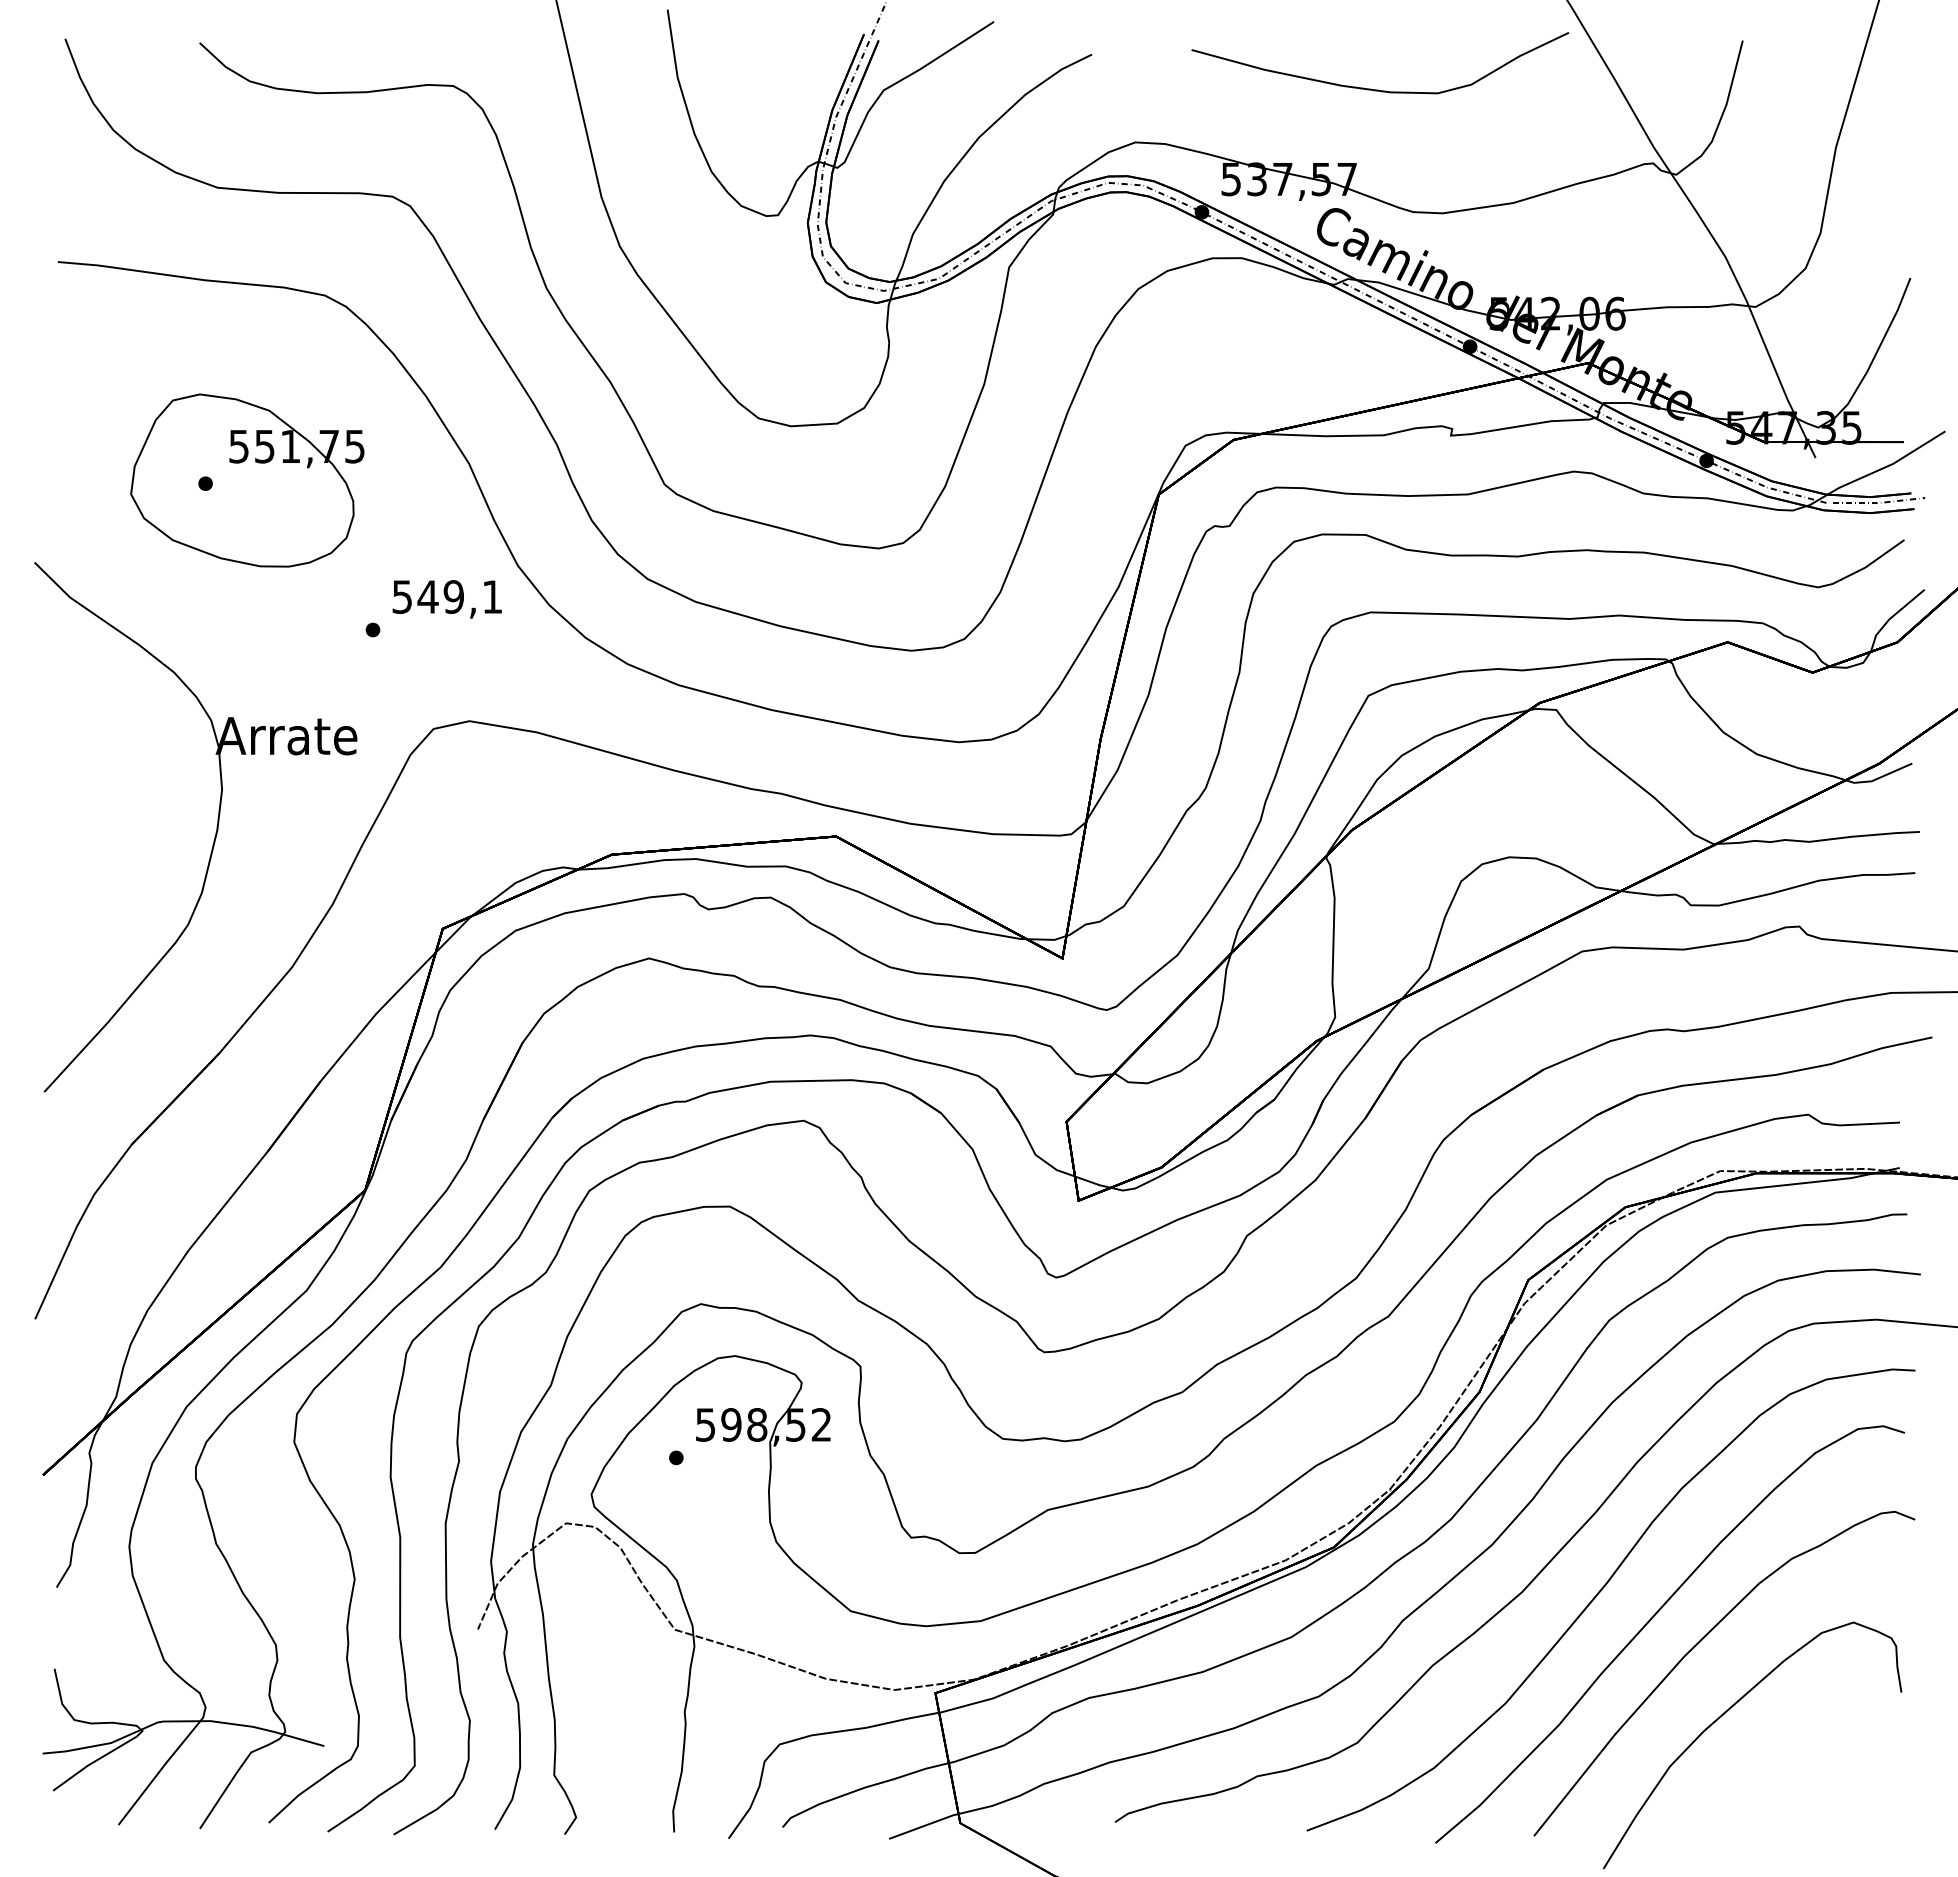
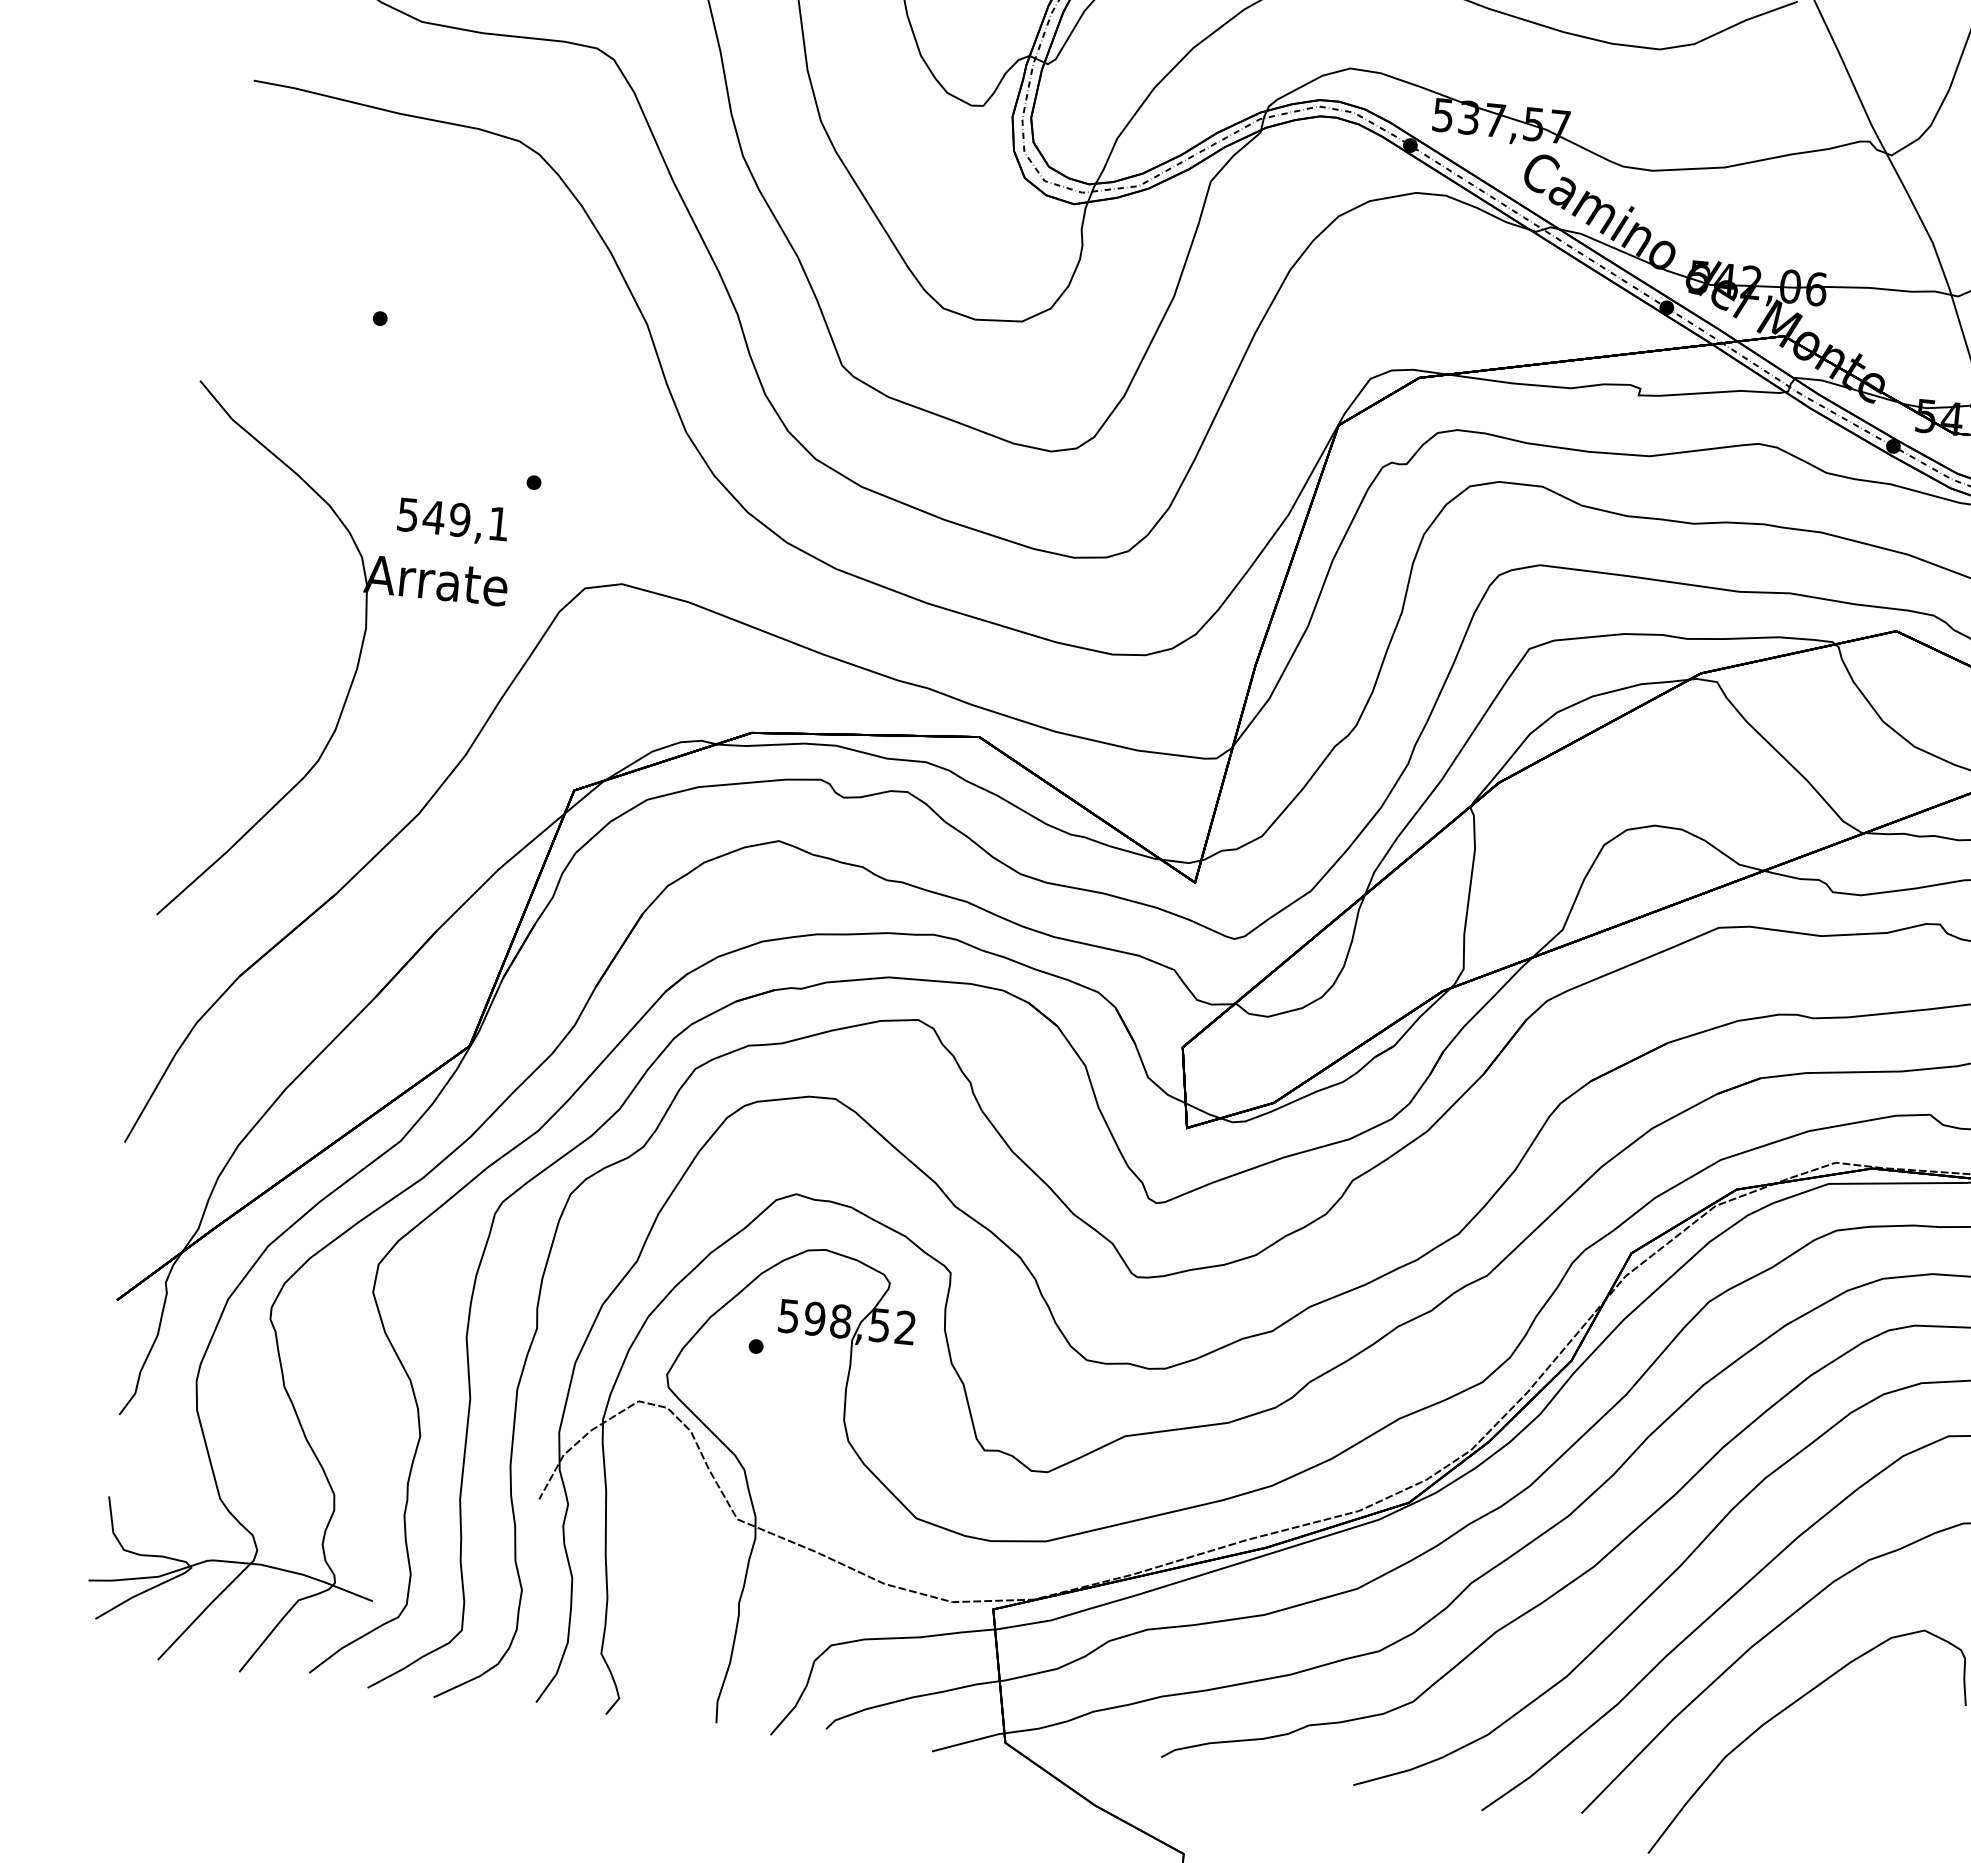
part: (247, 480) -> (422, 319), removed
text: (446, 599) -> (452, 521), moved

